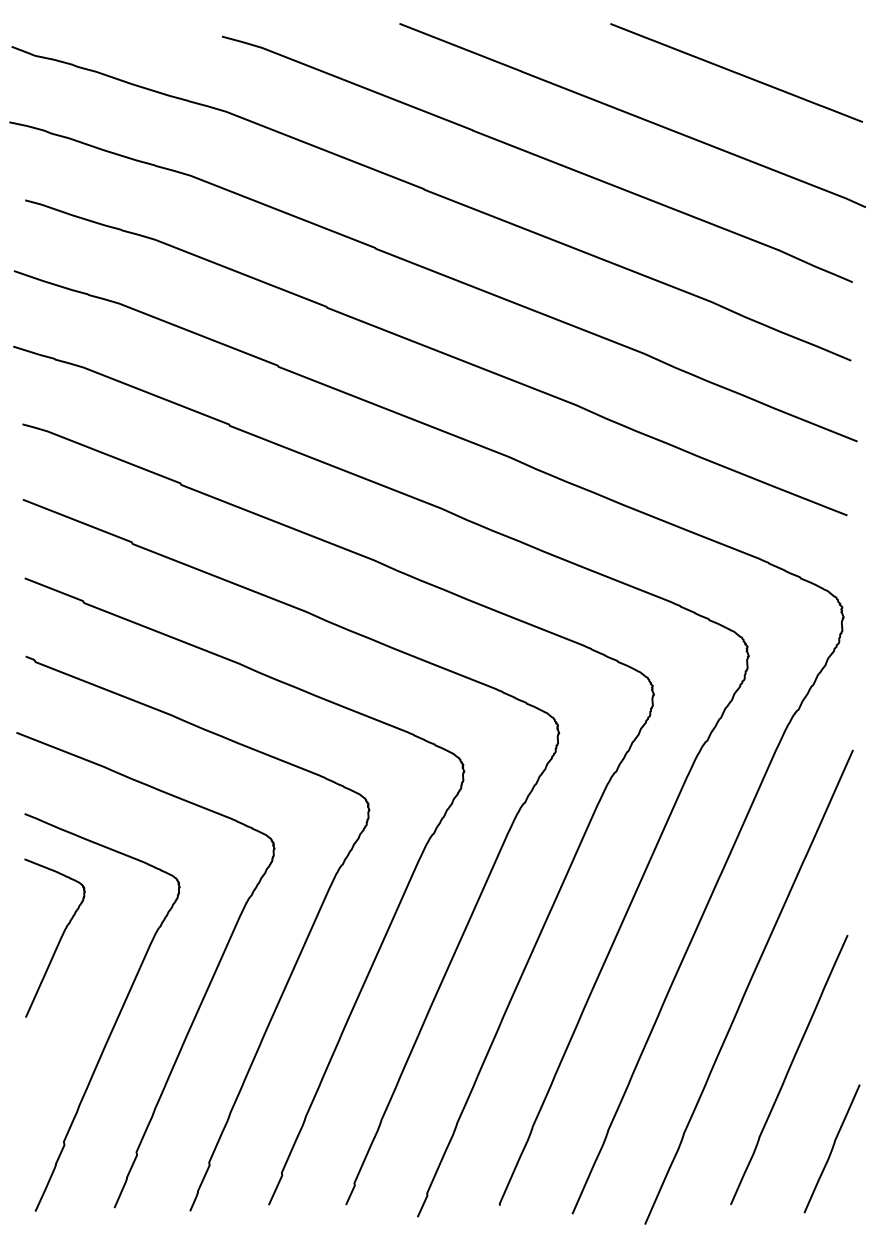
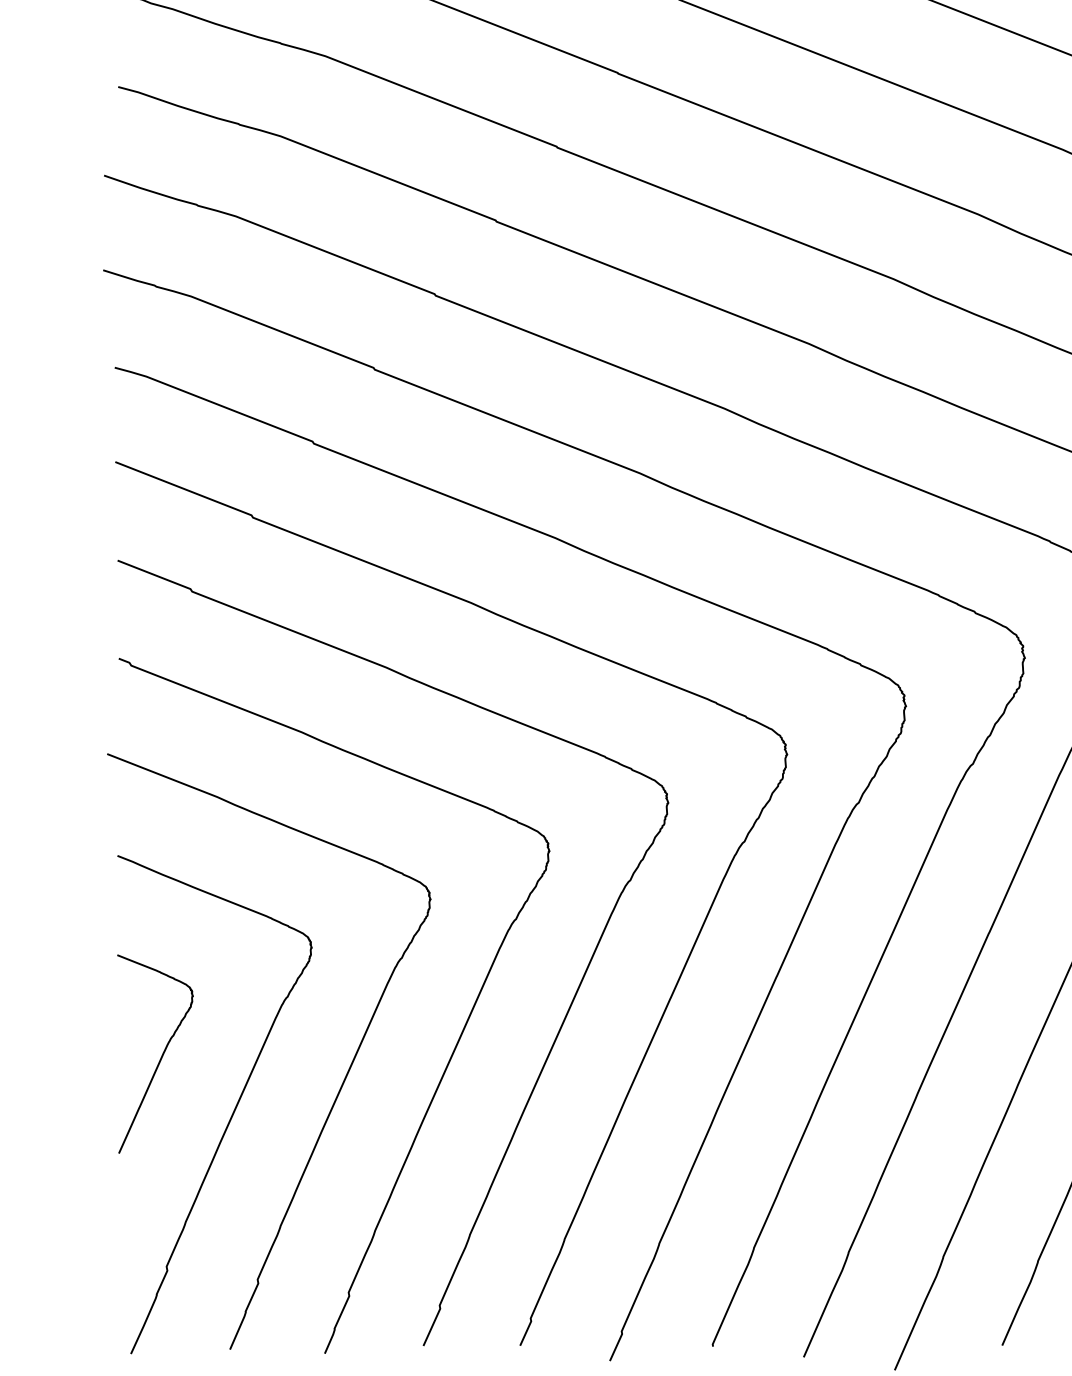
curve: (59, 939) -> (161, 1055), moved

